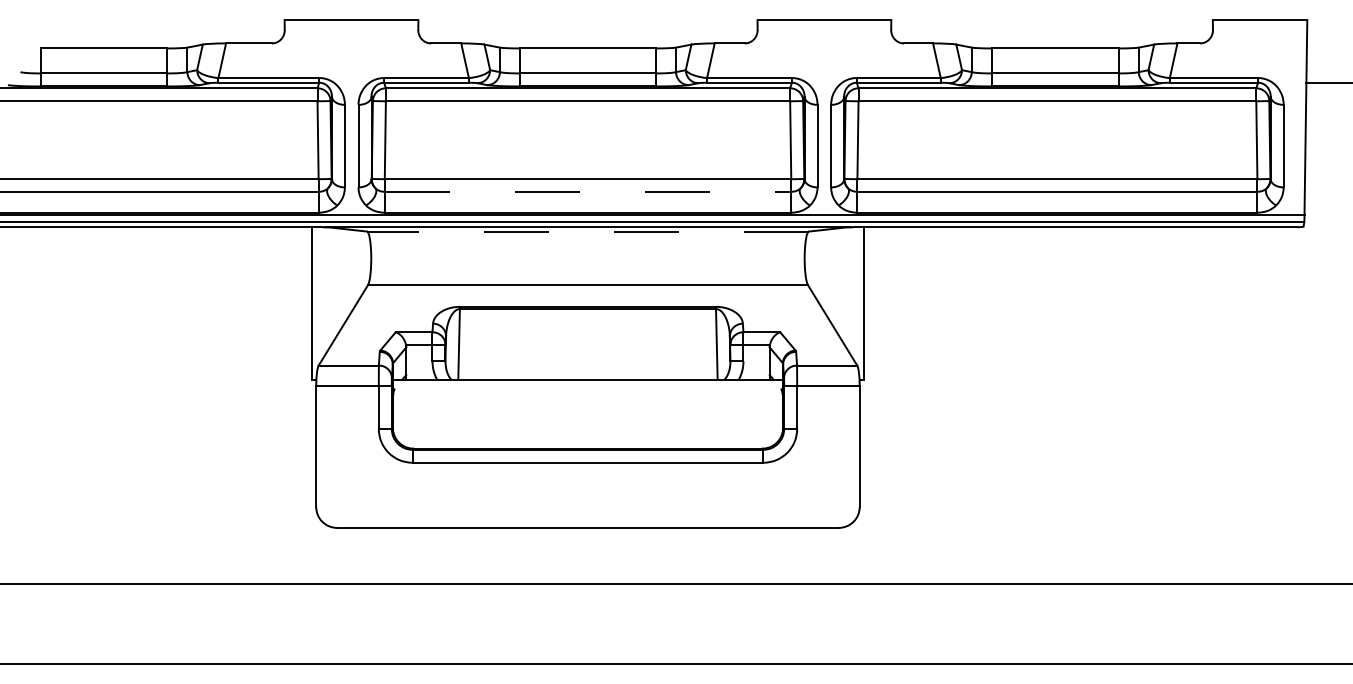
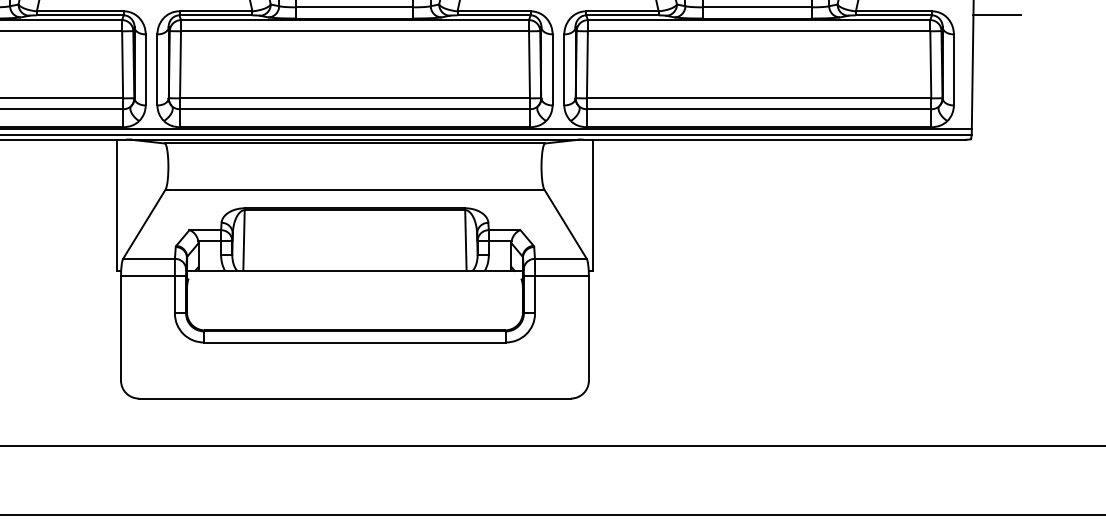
line: (588, 191) -> (355, 108), dashed -> solid
line: (587, 231) -> (354, 143), dashed -> solid

